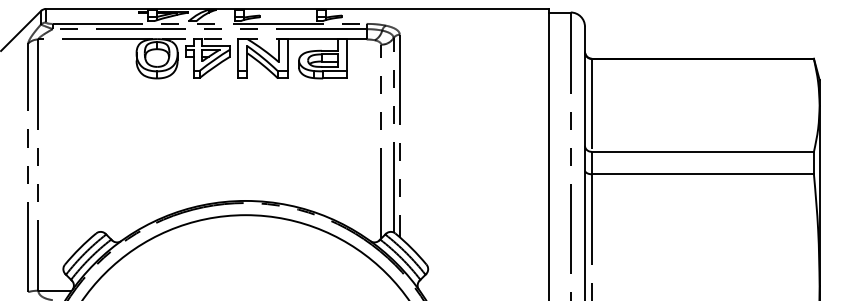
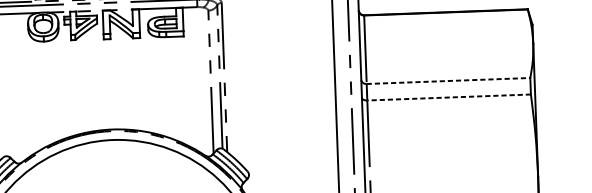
line: (703, 151) -> (448, 80), solid -> dashed
line: (703, 174) -> (449, 97), solid -> dashed

